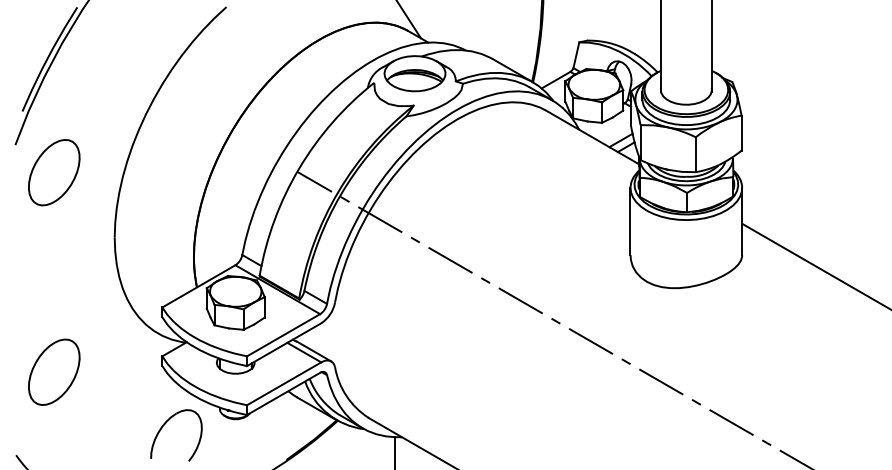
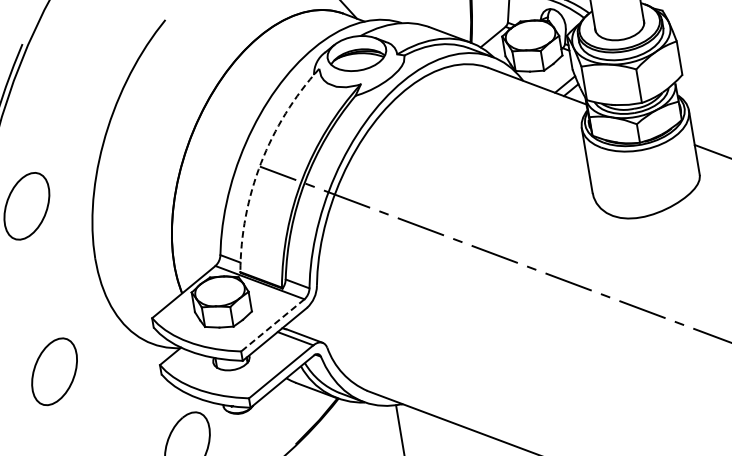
arc: (299, 168) -> (261, 162), solid -> dashed
line: (283, 335) -> (272, 325), solid -> dashed
part: (54, 371) -> (54, 371), moved

